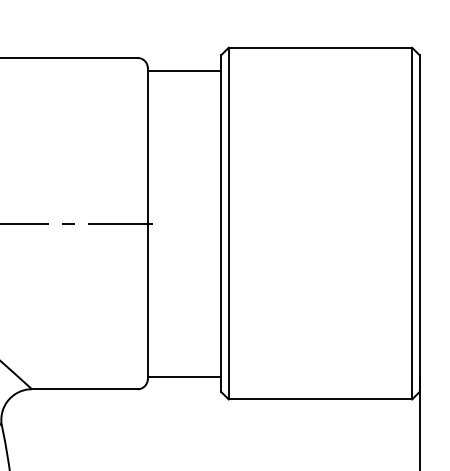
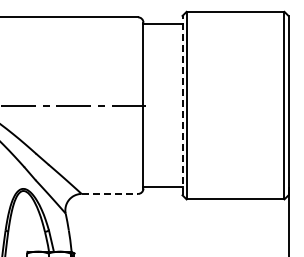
line: (220, 223) -> (182, 105), solid -> dashed
line: (85, 388) -> (110, 193), solid -> dashed

